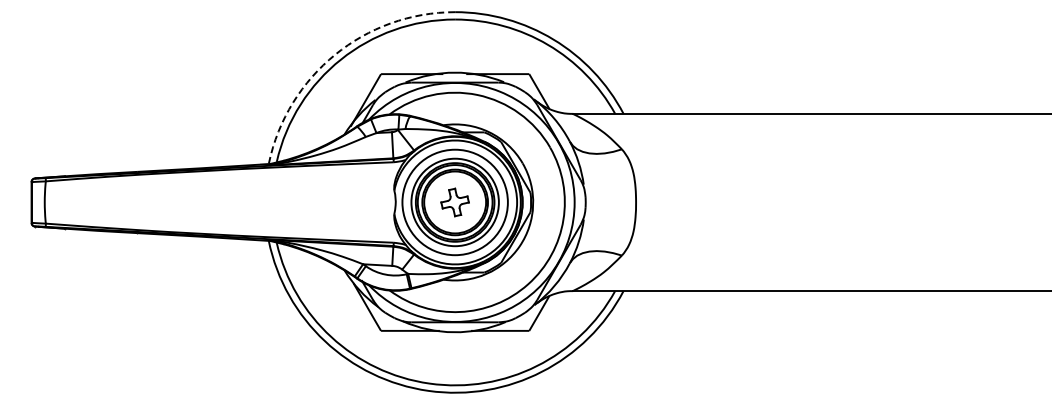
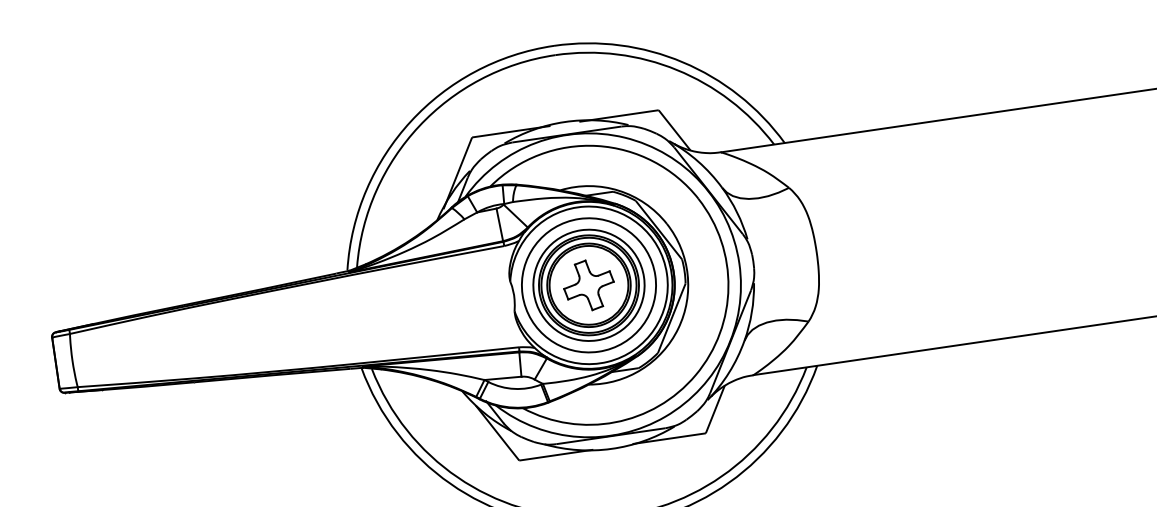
arc: (335, 54) -> (411, 121), dashed -> solid
part: (454, 202) -> (588, 285), size x1.43

